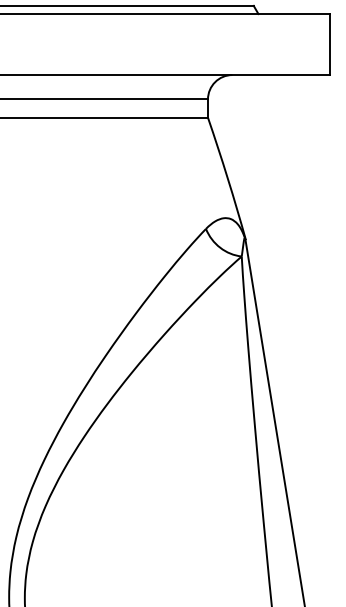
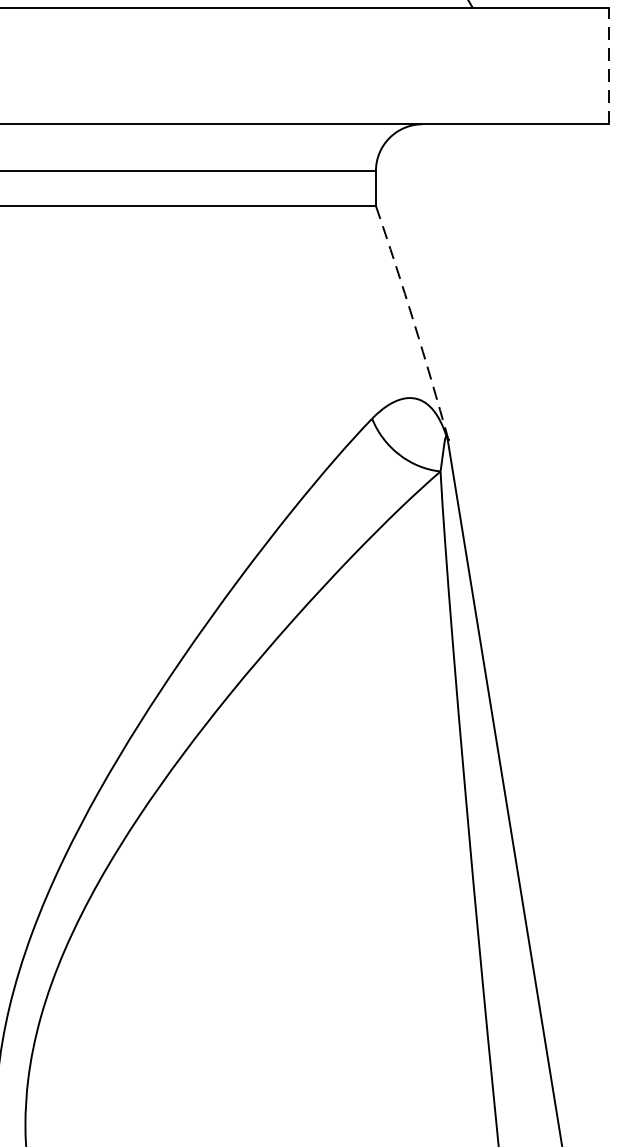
line: (330, 44) -> (610, 65), solid -> dashed
arc: (227, 178) -> (413, 322), solid -> dashed

